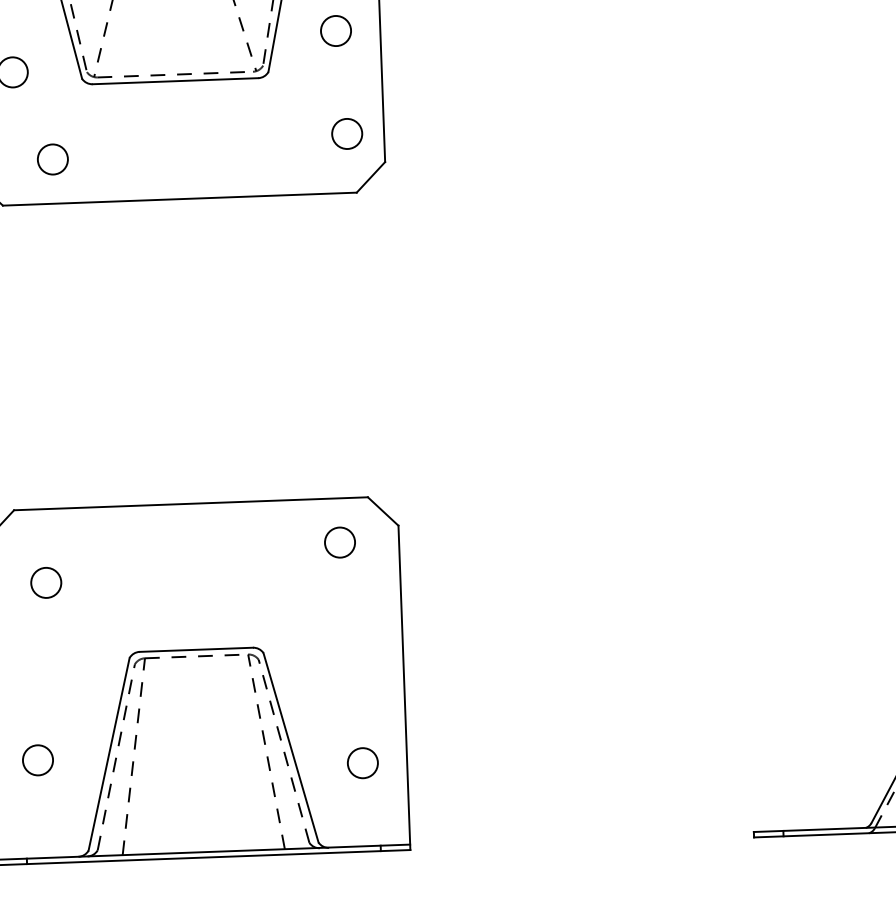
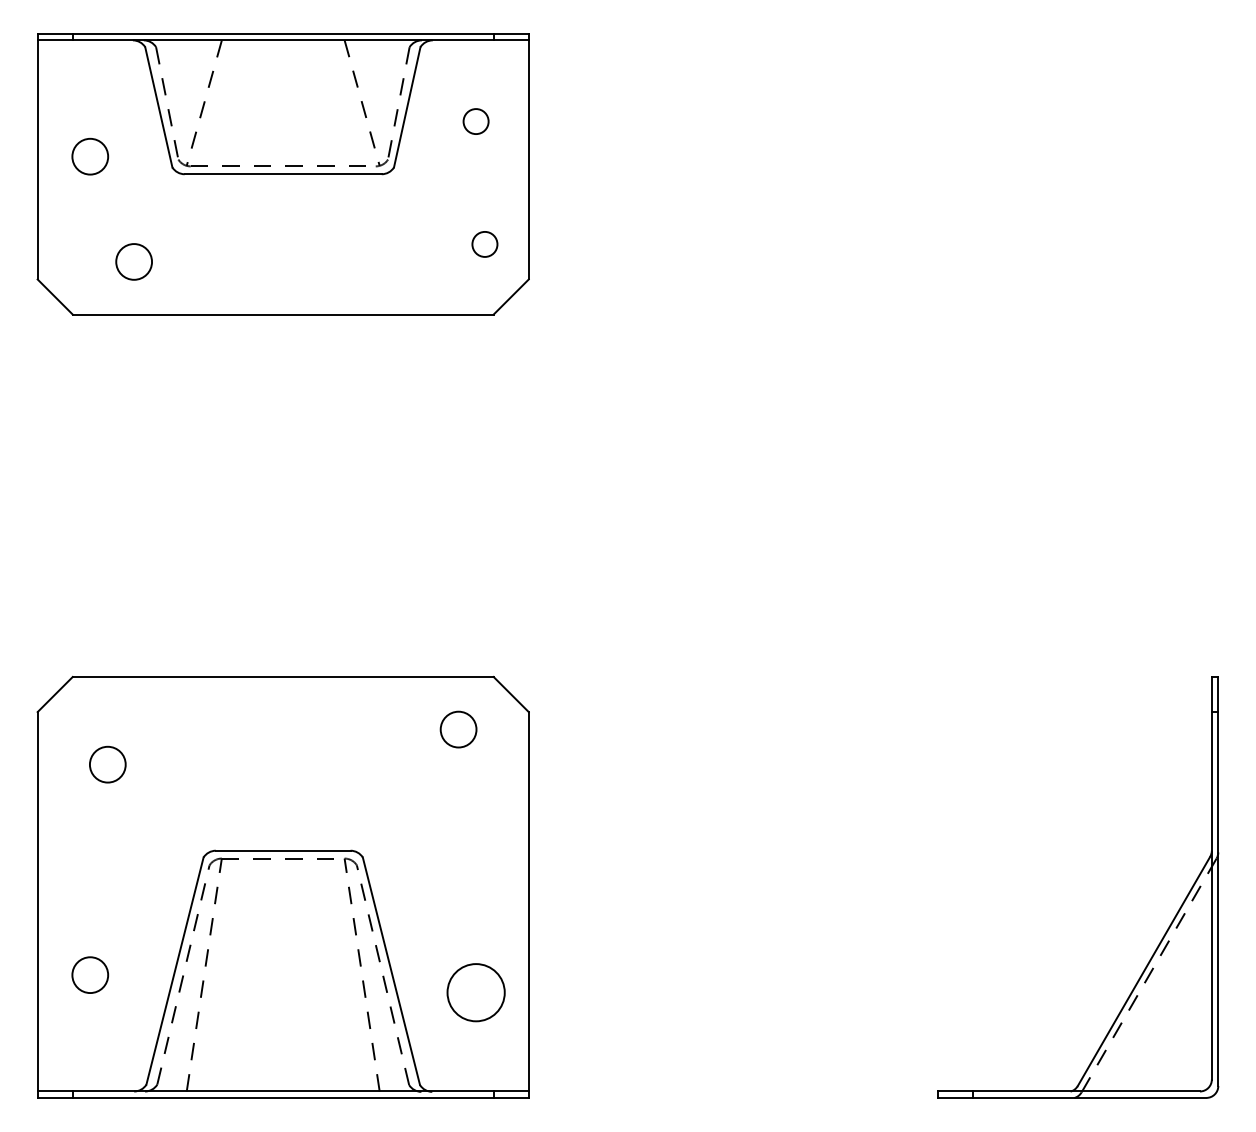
circle: (335, 30) -> (475, 121), size x0.7
circle: (346, 134) -> (484, 244), size x0.7
circle: (363, 763) -> (476, 992), size x1.6

